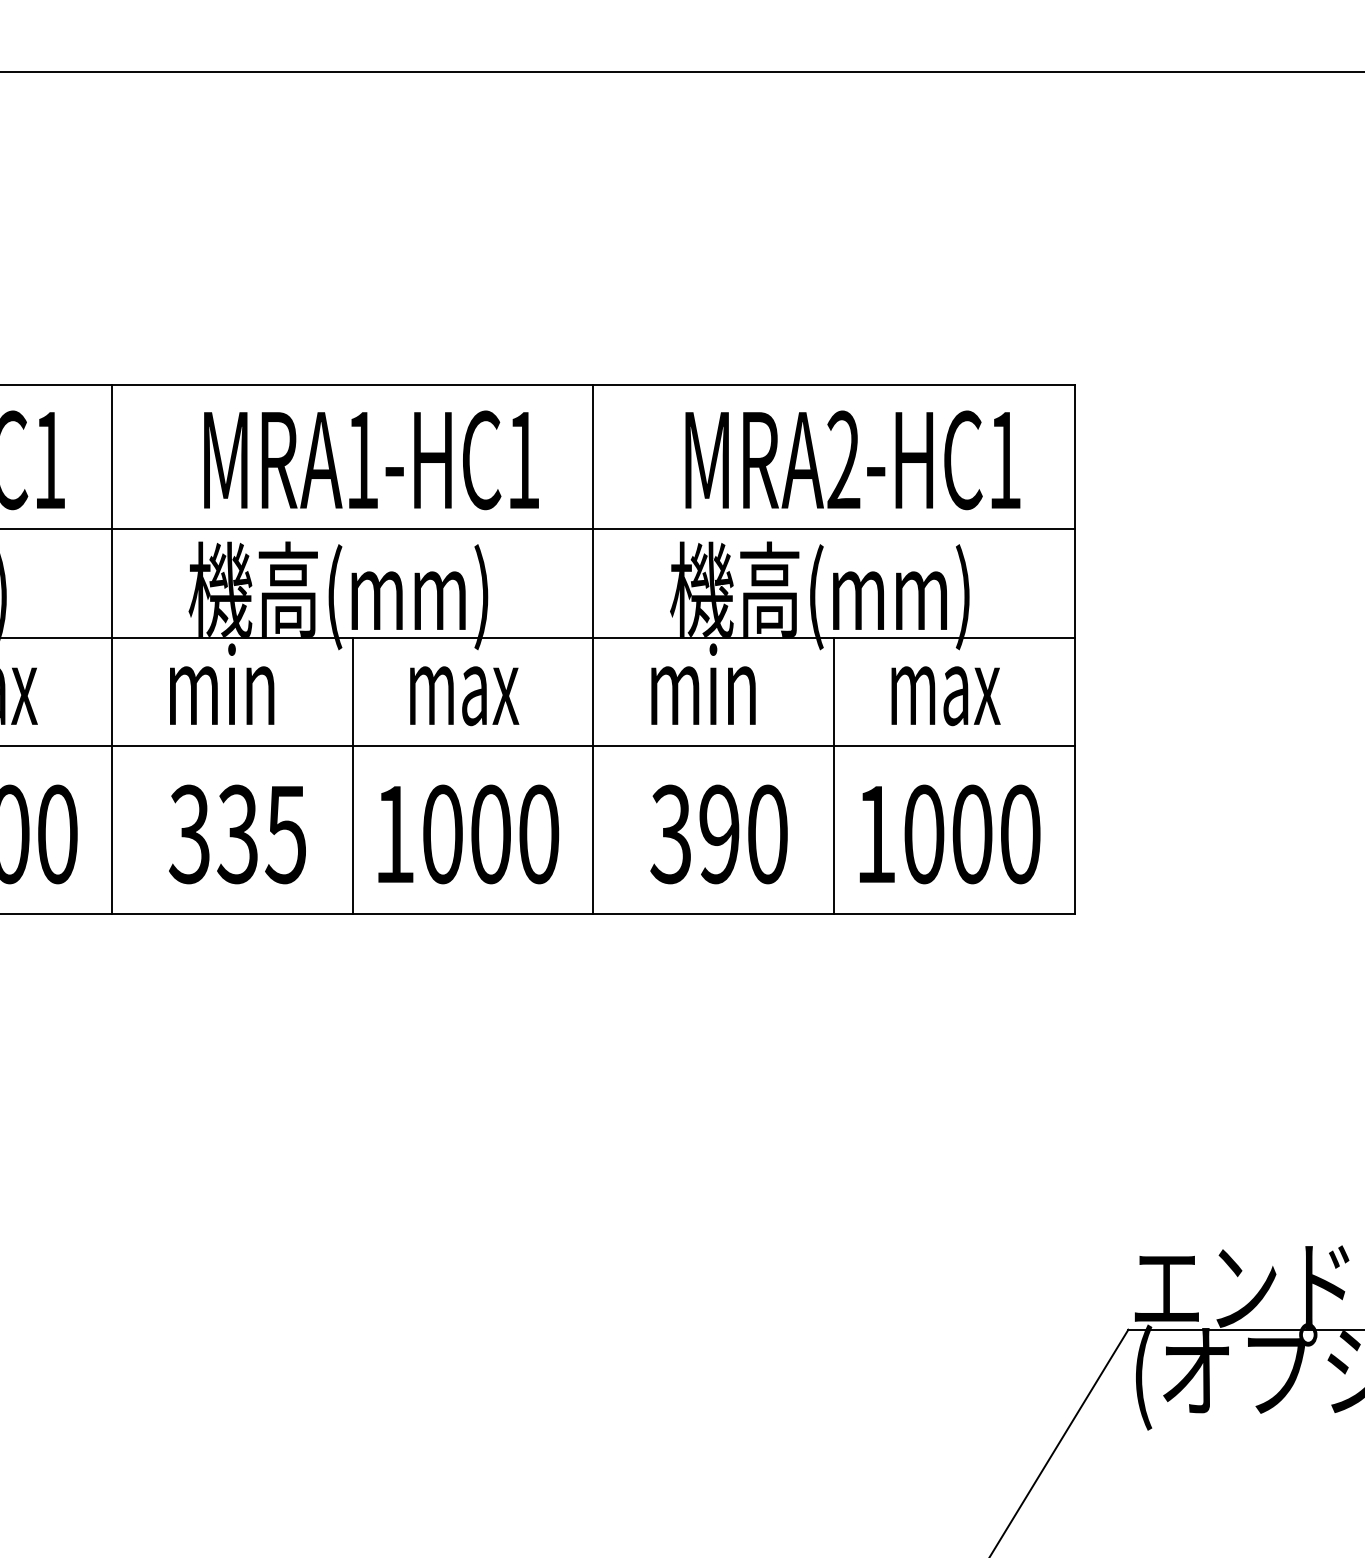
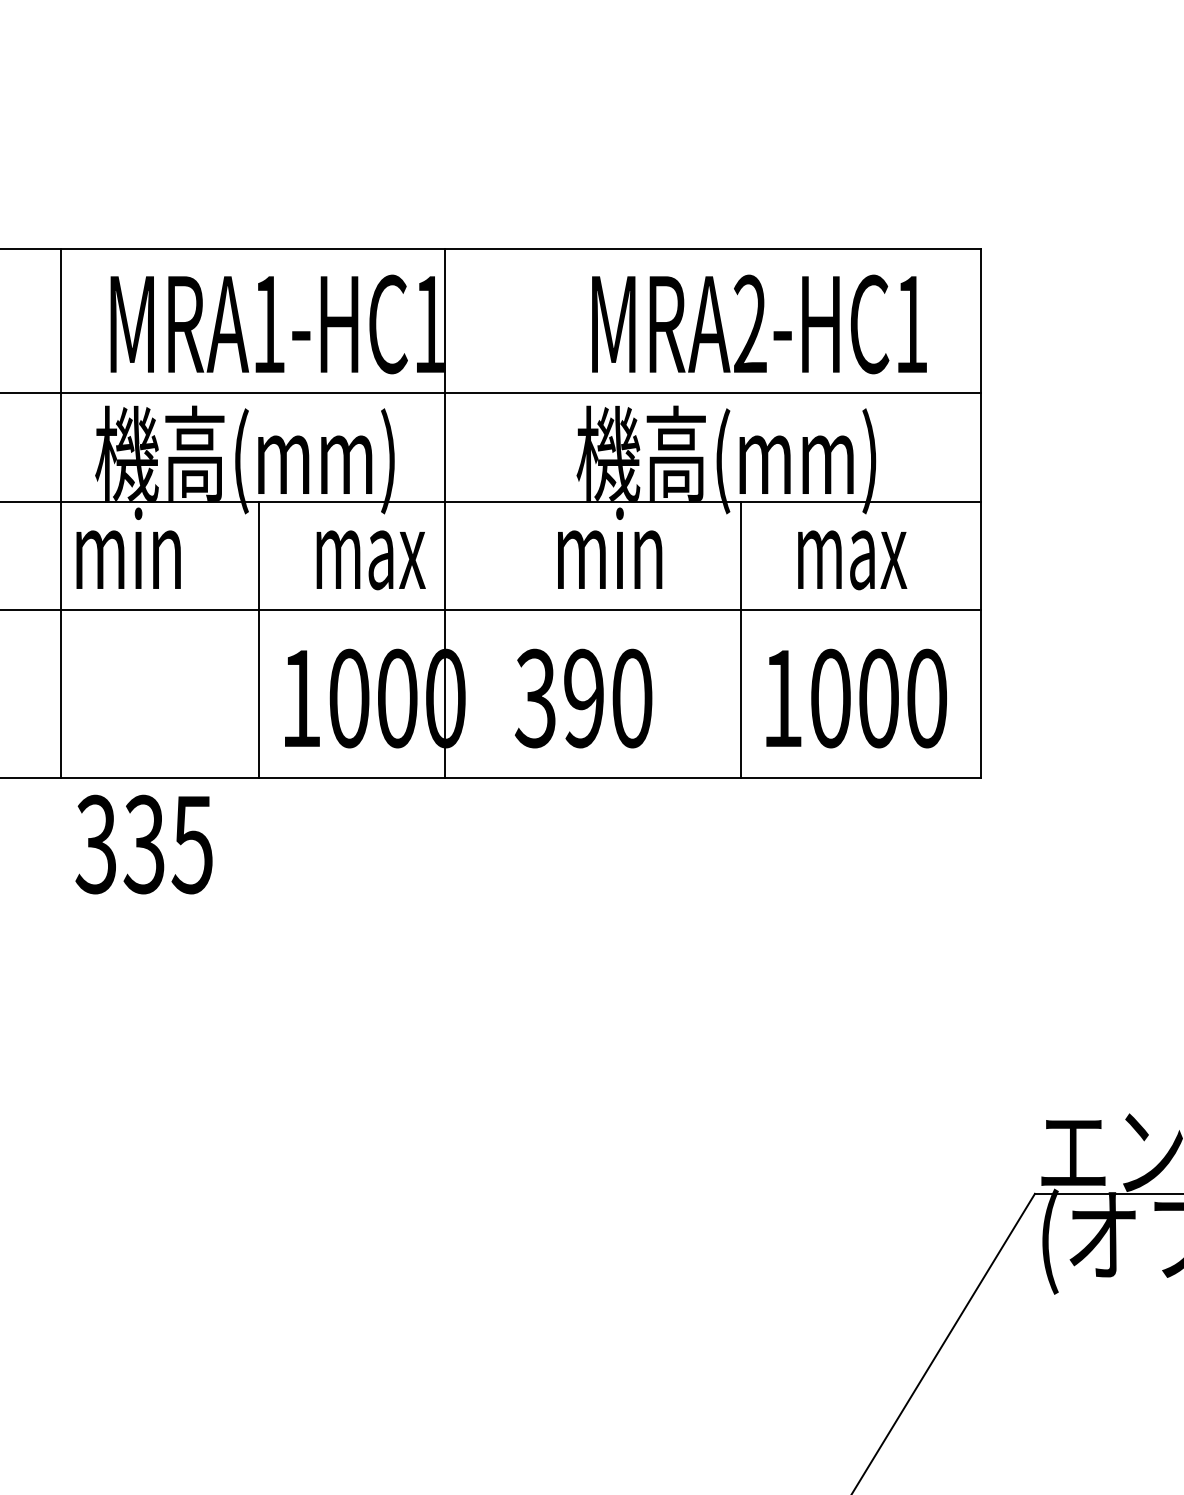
line: (111, 649) -> (61, 513), moved
line: (593, 649) -> (445, 513), moved
text: (237, 834) -> (144, 844), moved
text: (718, 834) -> (583, 698), moved

